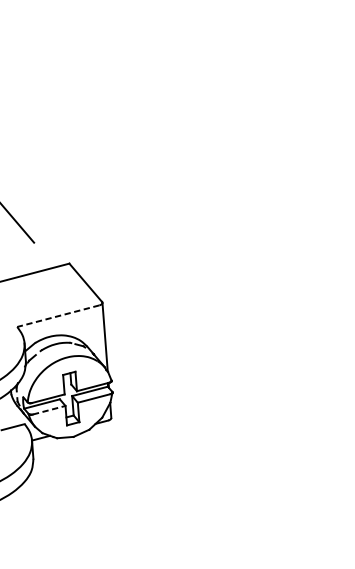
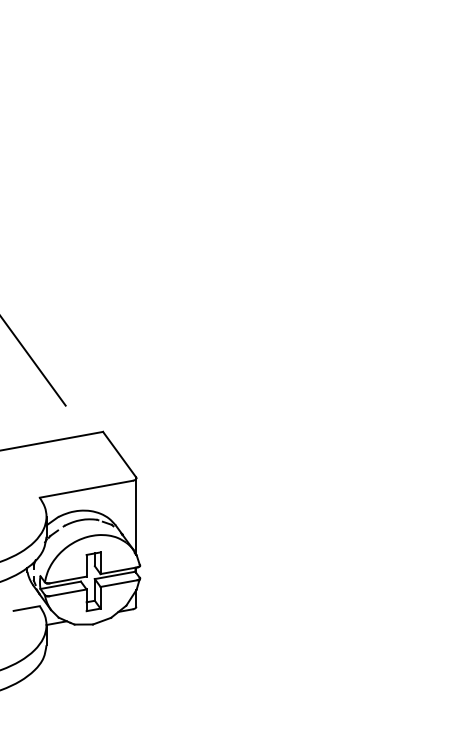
line: (57, 316) -> (85, 489), dashed -> solid
line: (49, 409) -> (68, 592), dashed -> solid

